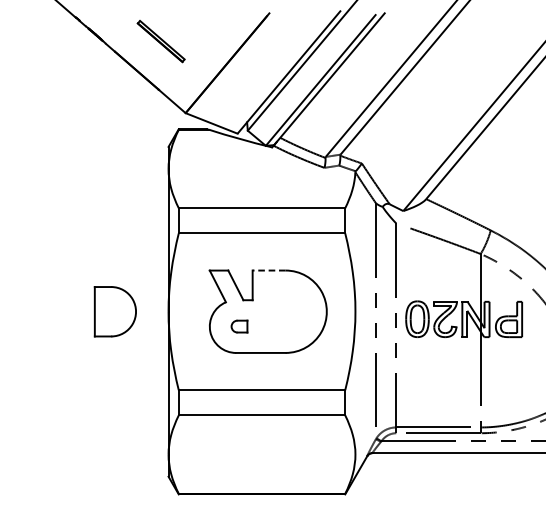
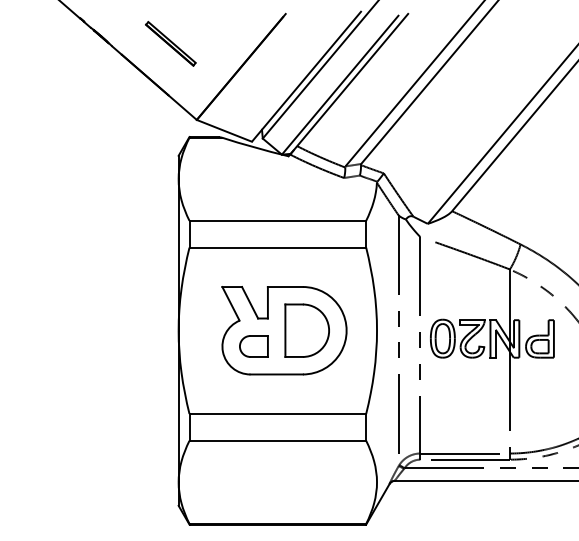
line: (268, 271) -> (284, 287), dashed -> solid
part: (114, 311) -> (306, 330), moved
part: (239, 326) -> (253, 346), size x1.67

